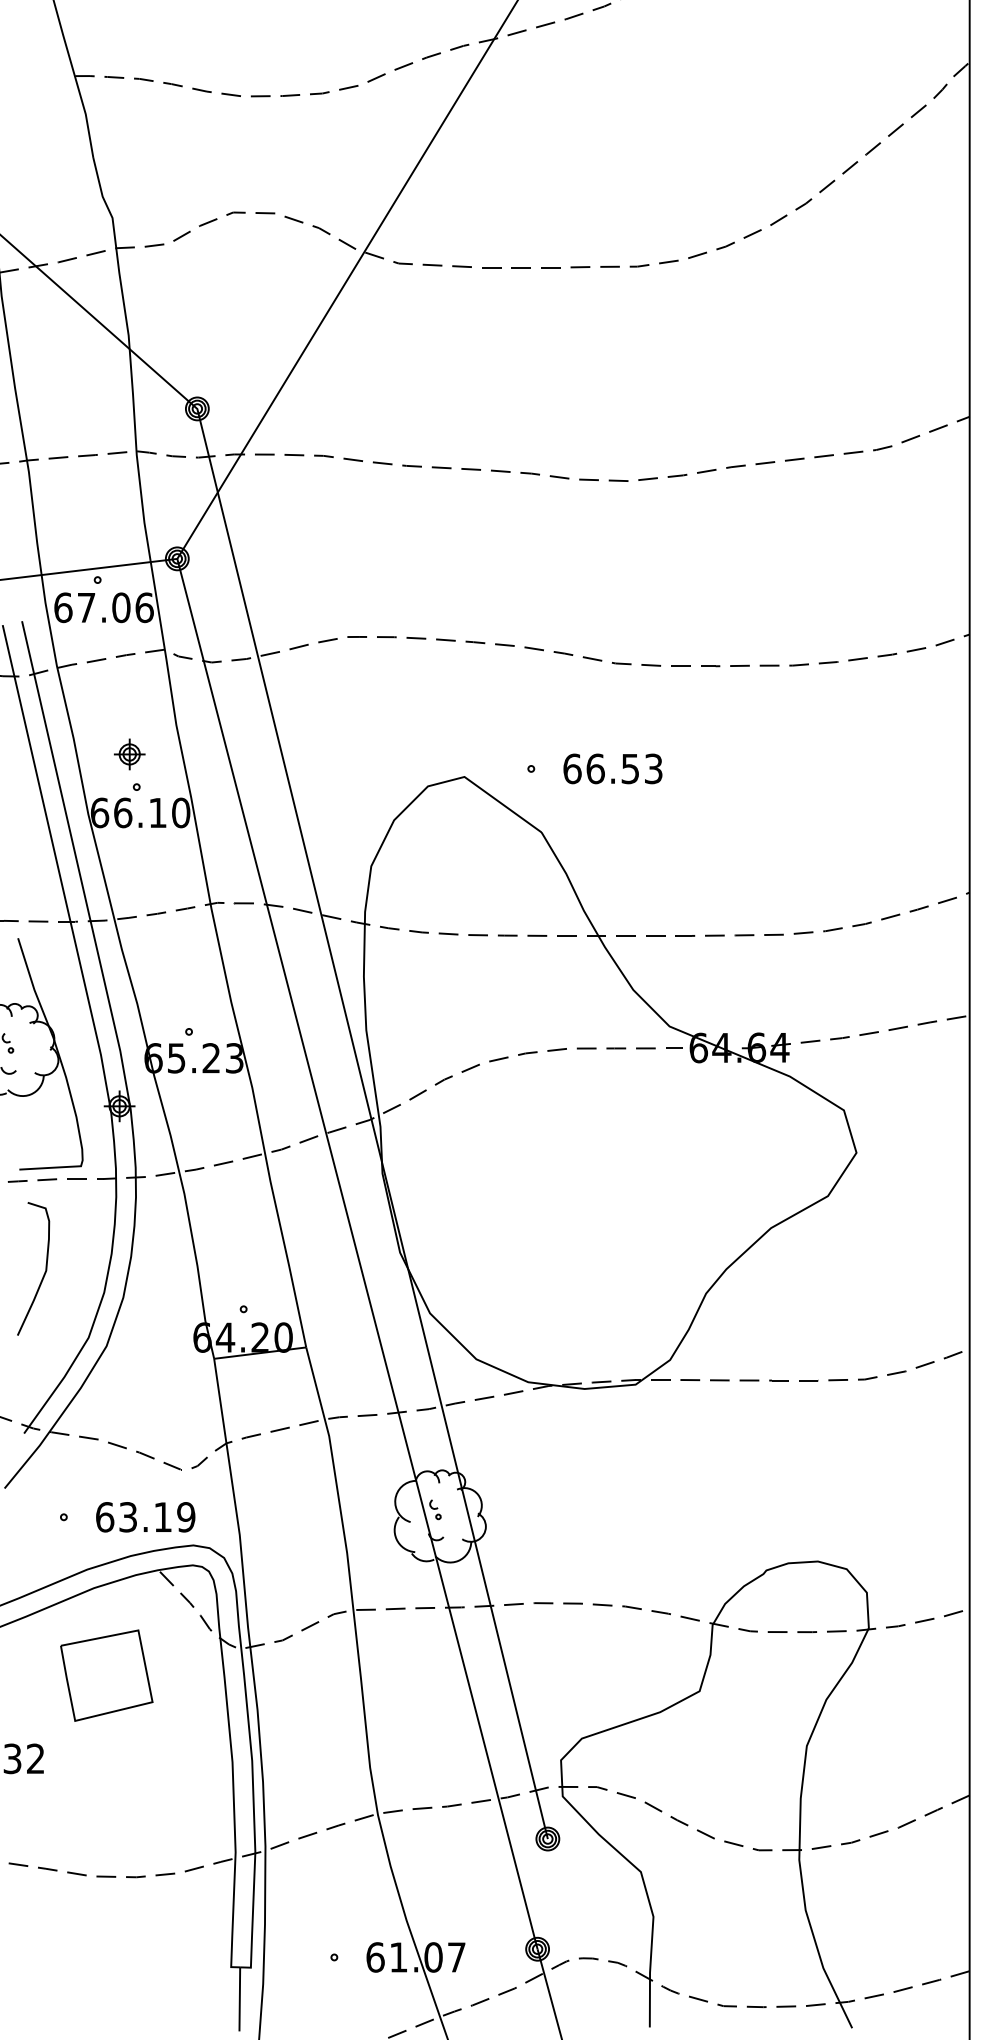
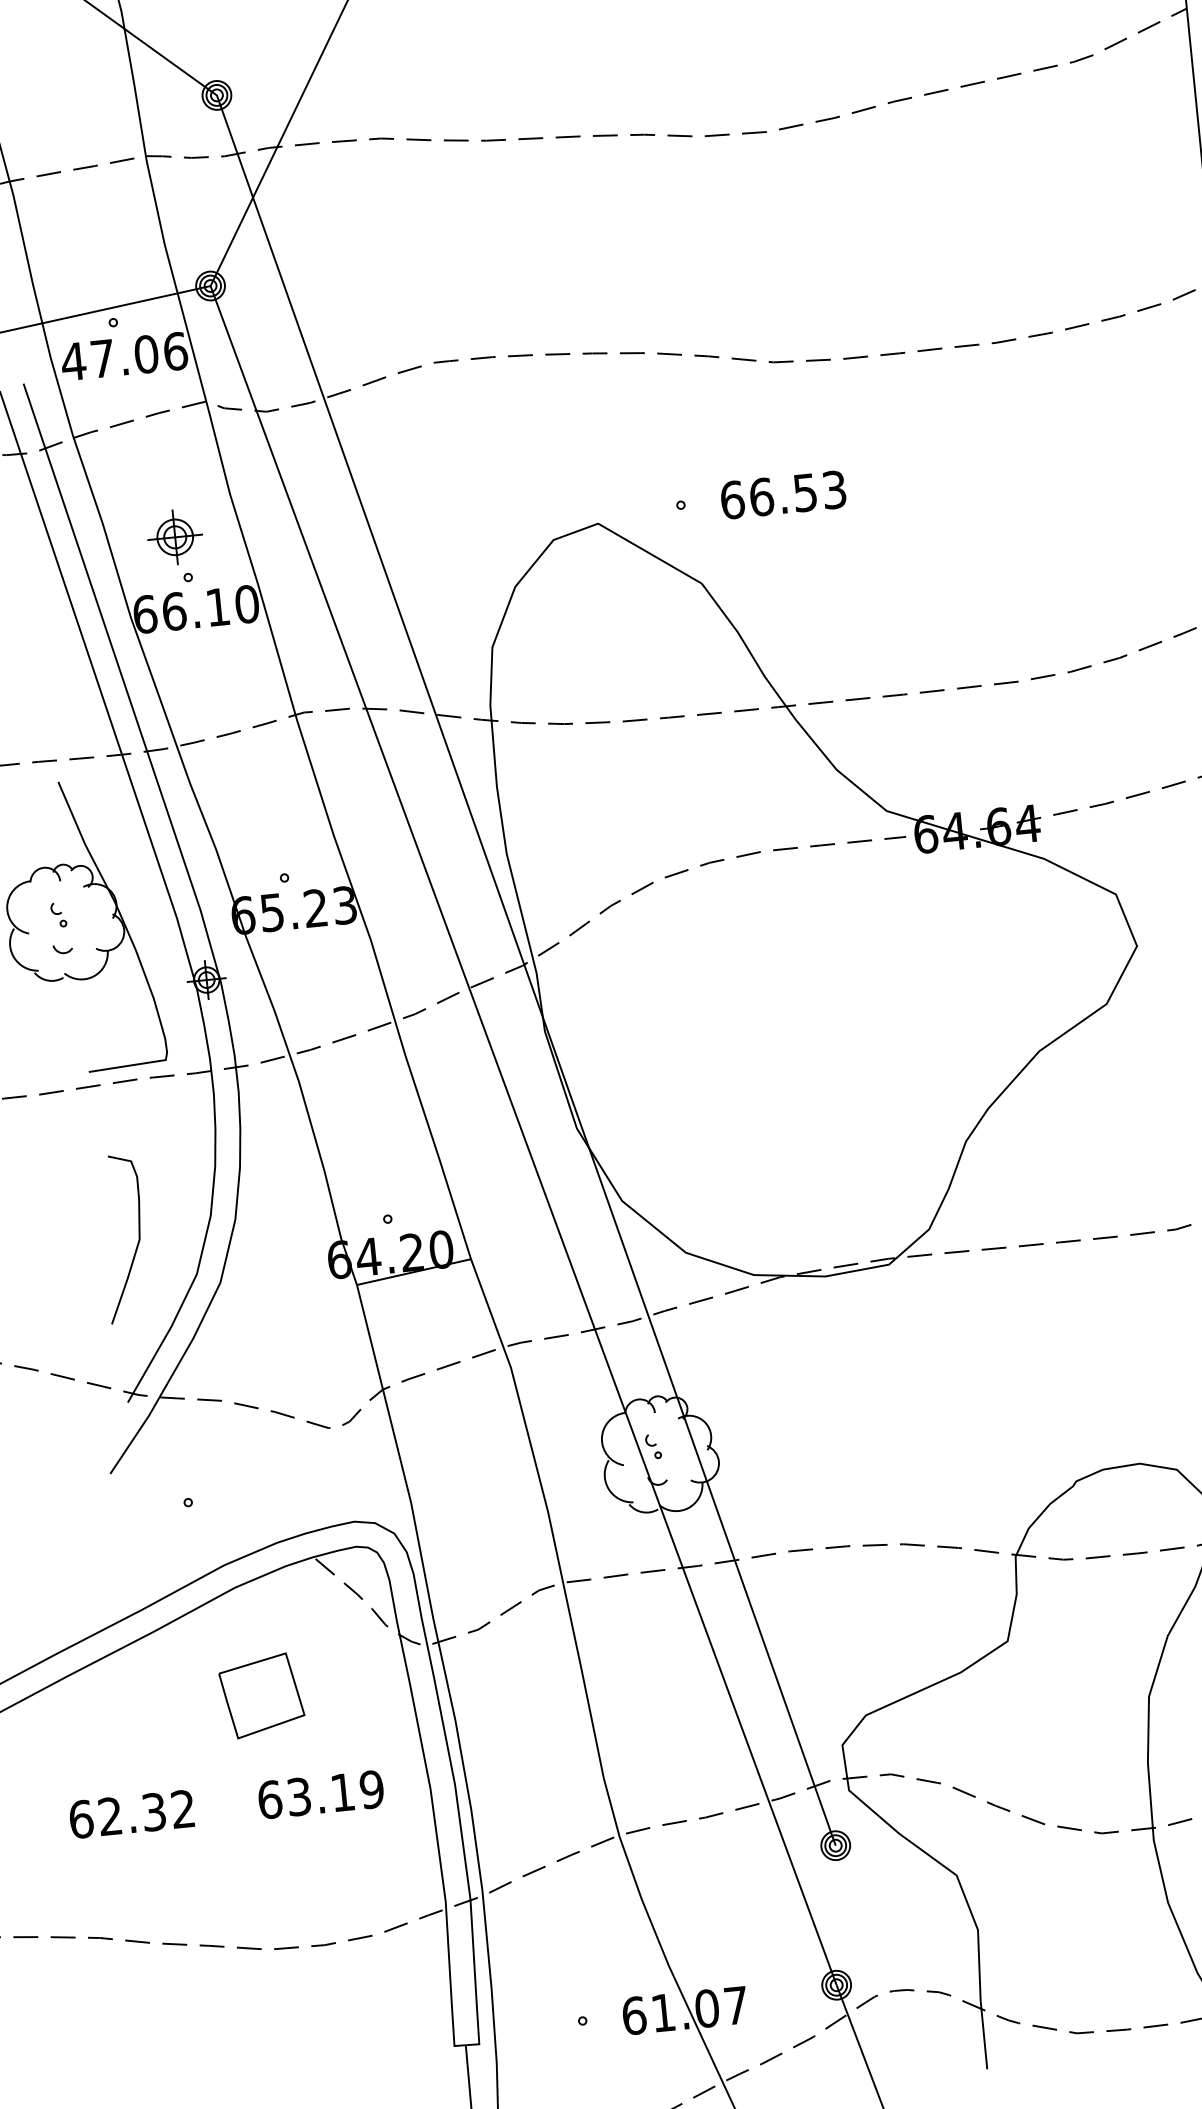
text: (62, 607) -> (72, 361), 67.06 -> 47.06
part: (129, 754) -> (175, 537), size x1.4
curve: (43, 1274) -> (136, 1244), moved
text: (145, 1517) -> (320, 1795), moved
part: (106, 1675) -> (261, 1695), size x0.7

